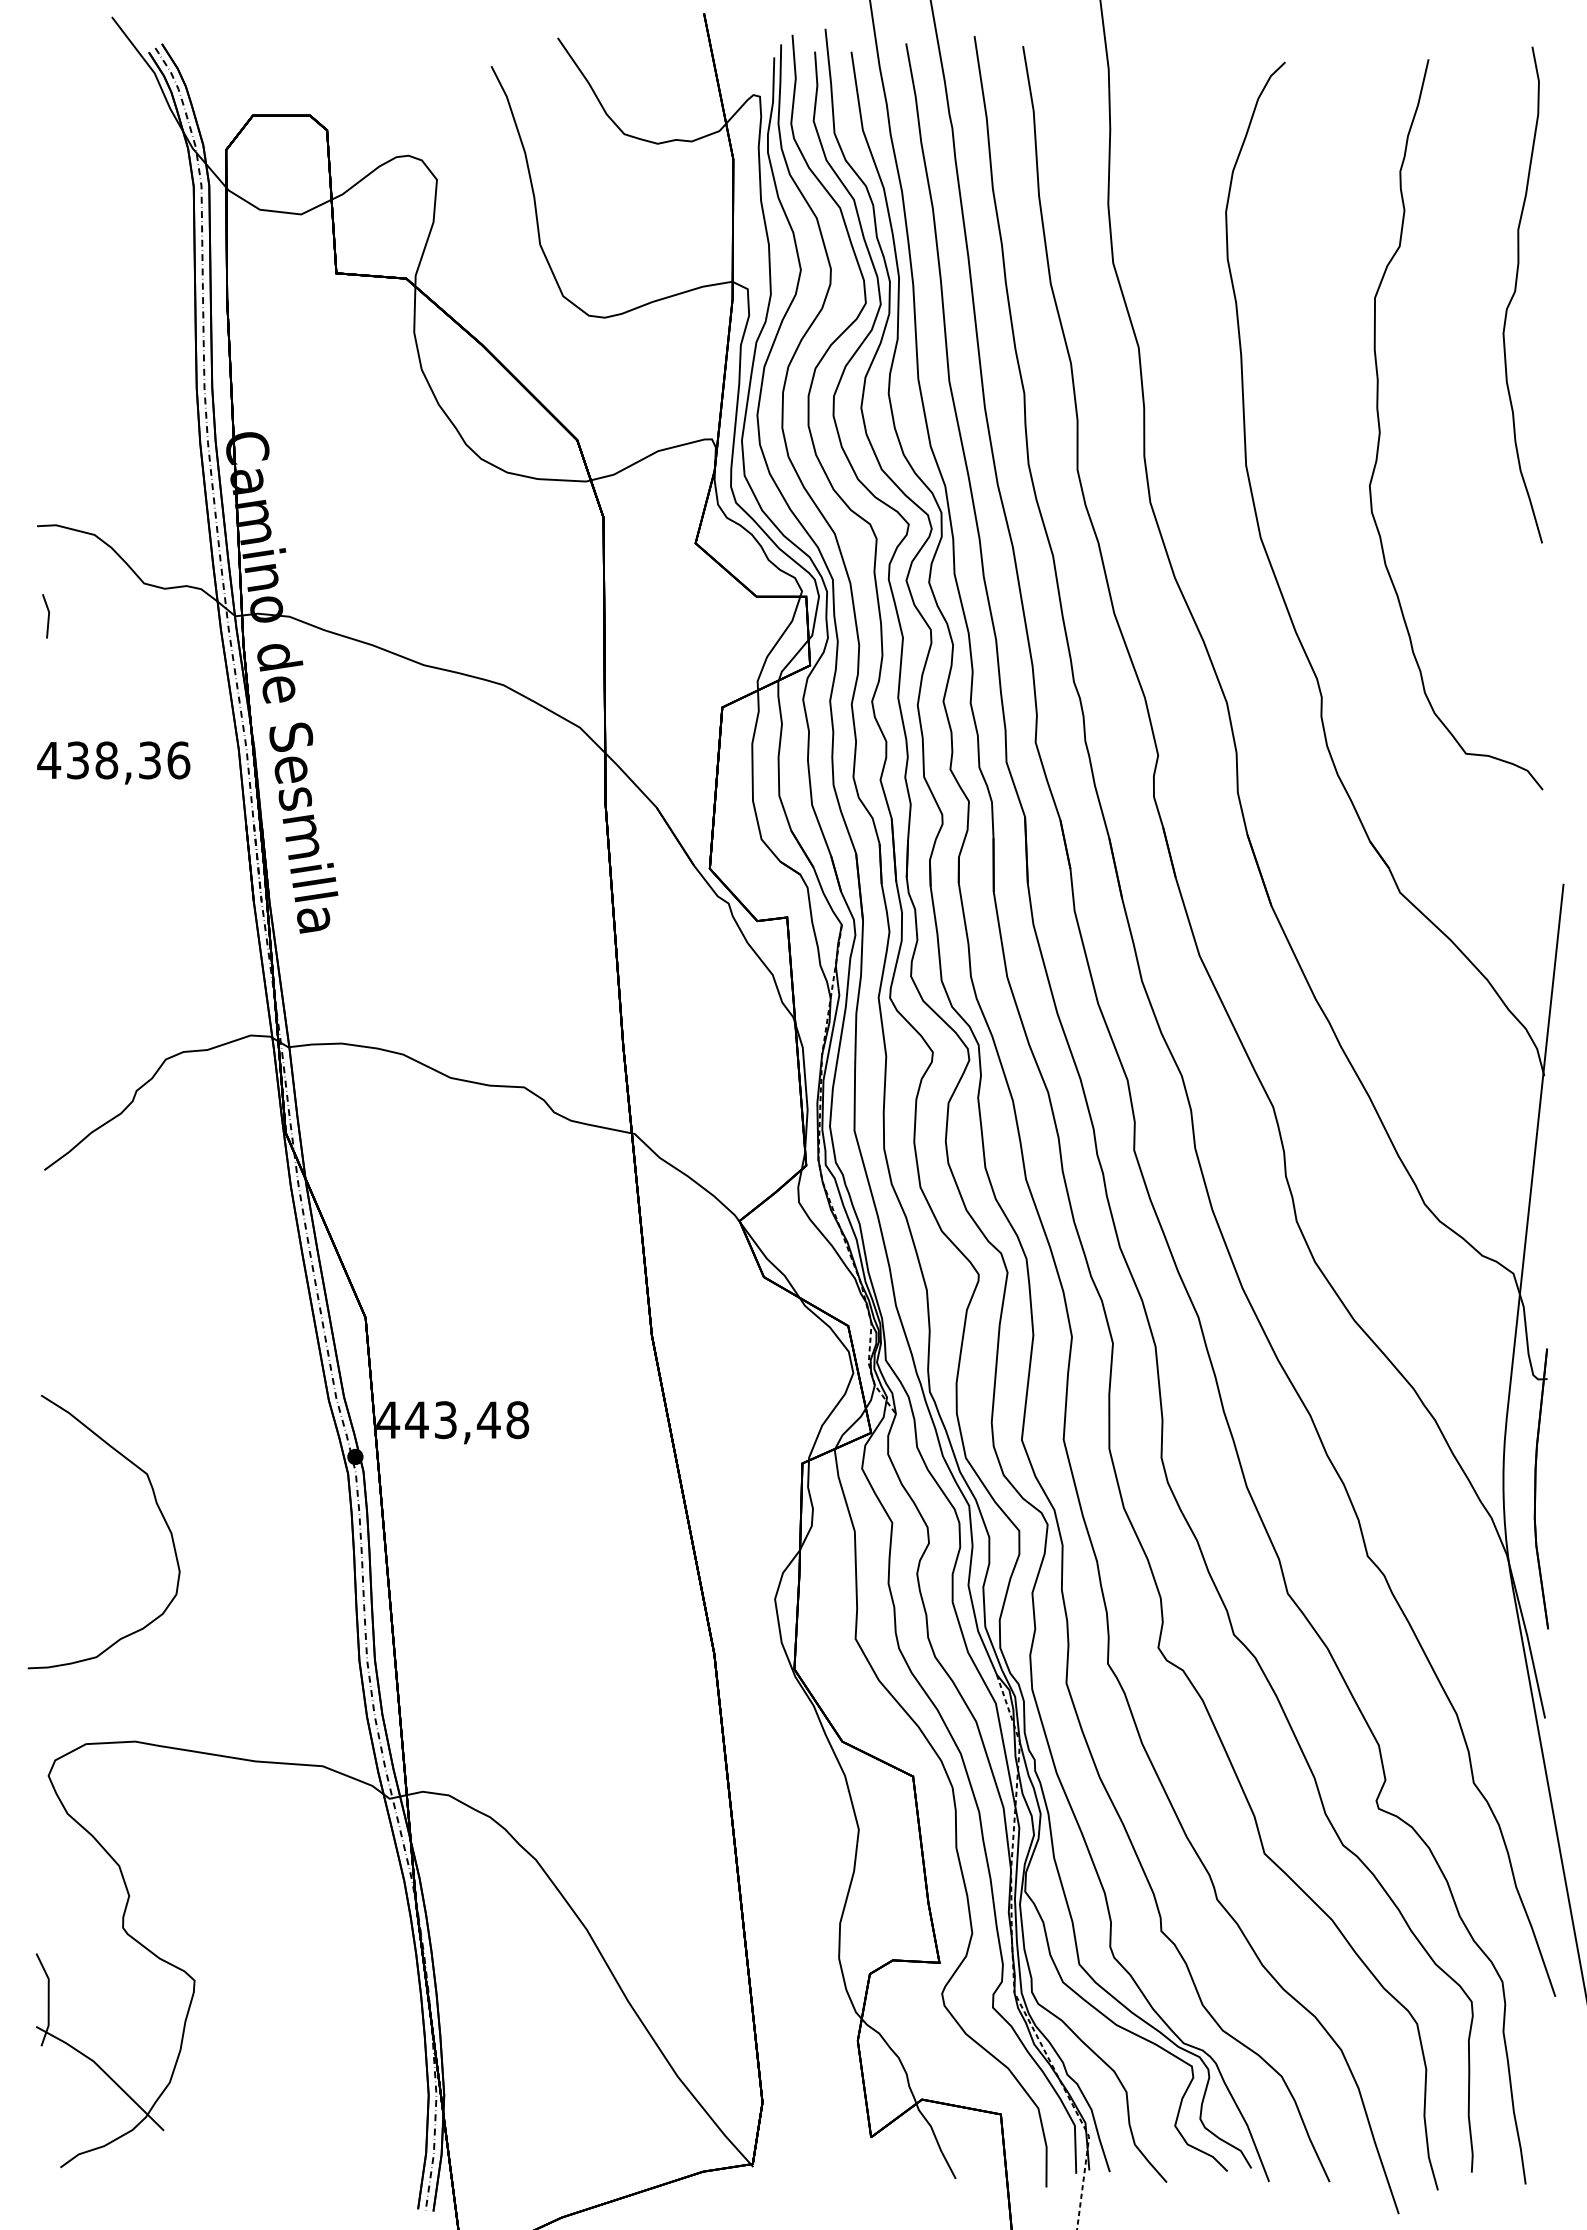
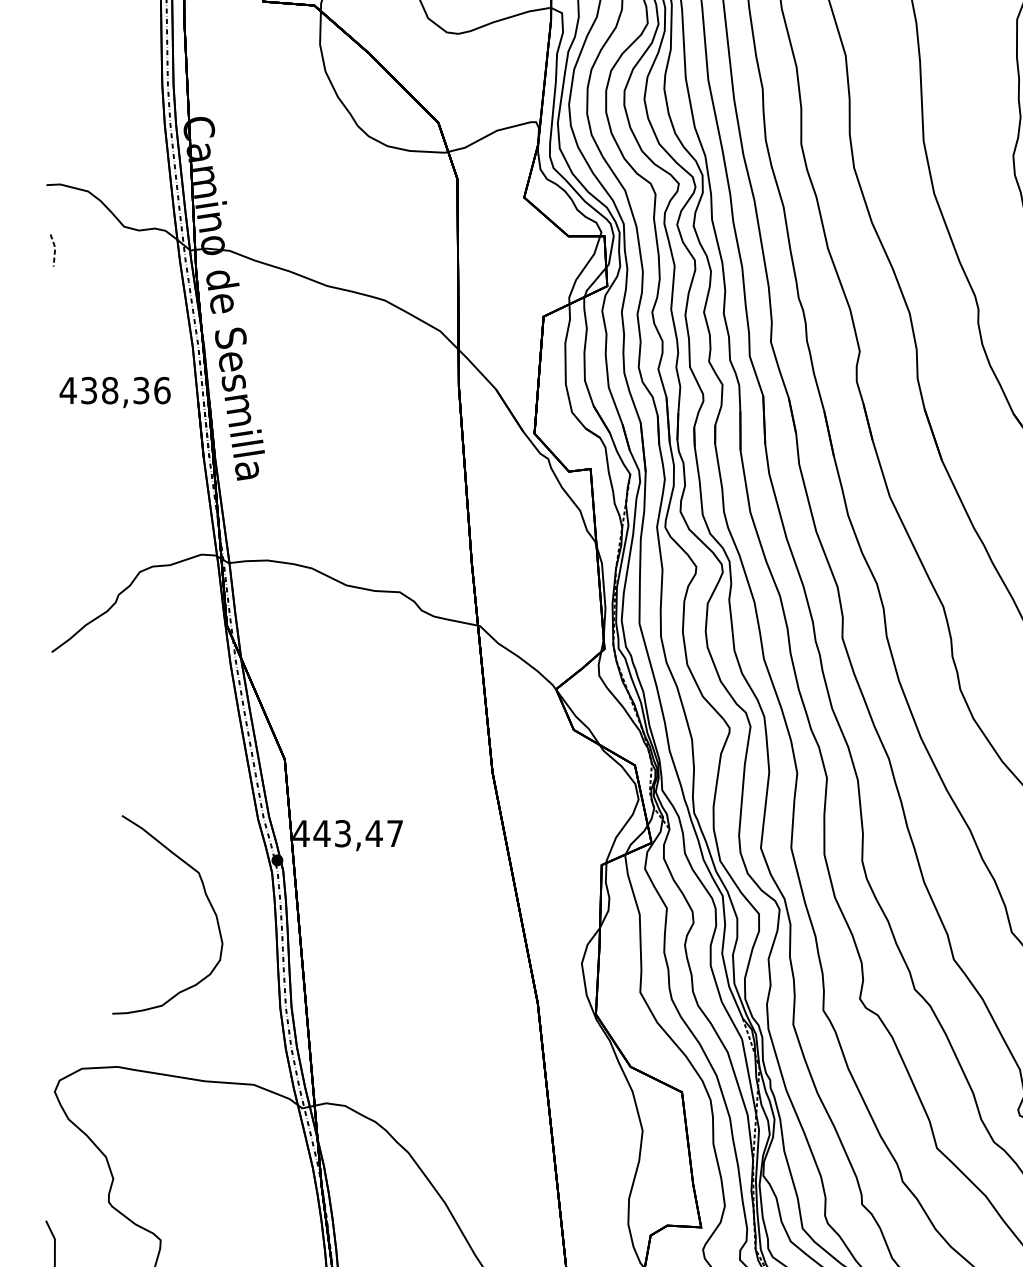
line: (48, 615) -> (54, 249), solid -> dashed
text: (113, 762) -> (114, 392), moved
text: (517, 1420) -> (395, 833), 443,48 -> 443,47
curve: (156, 1505) -> (205, 895), moved

